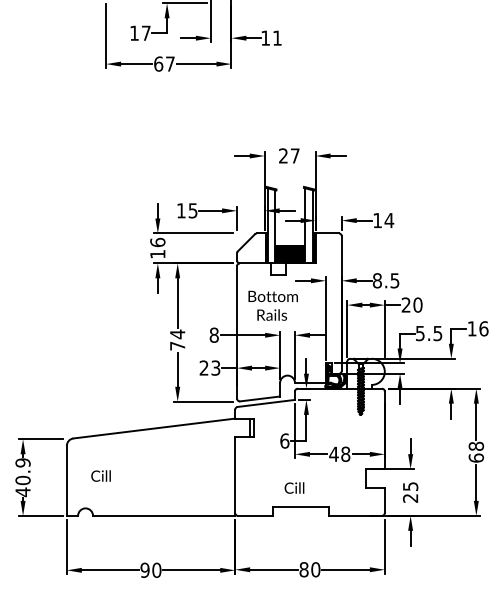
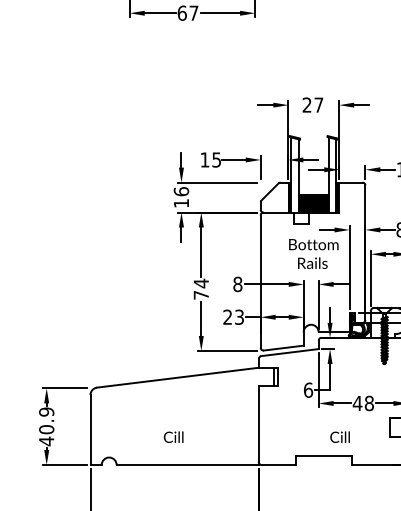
text: (272, 305) -> (313, 253), moved
text: (100, 475) -> (173, 436), moved
text: (294, 487) -> (340, 436), moved

